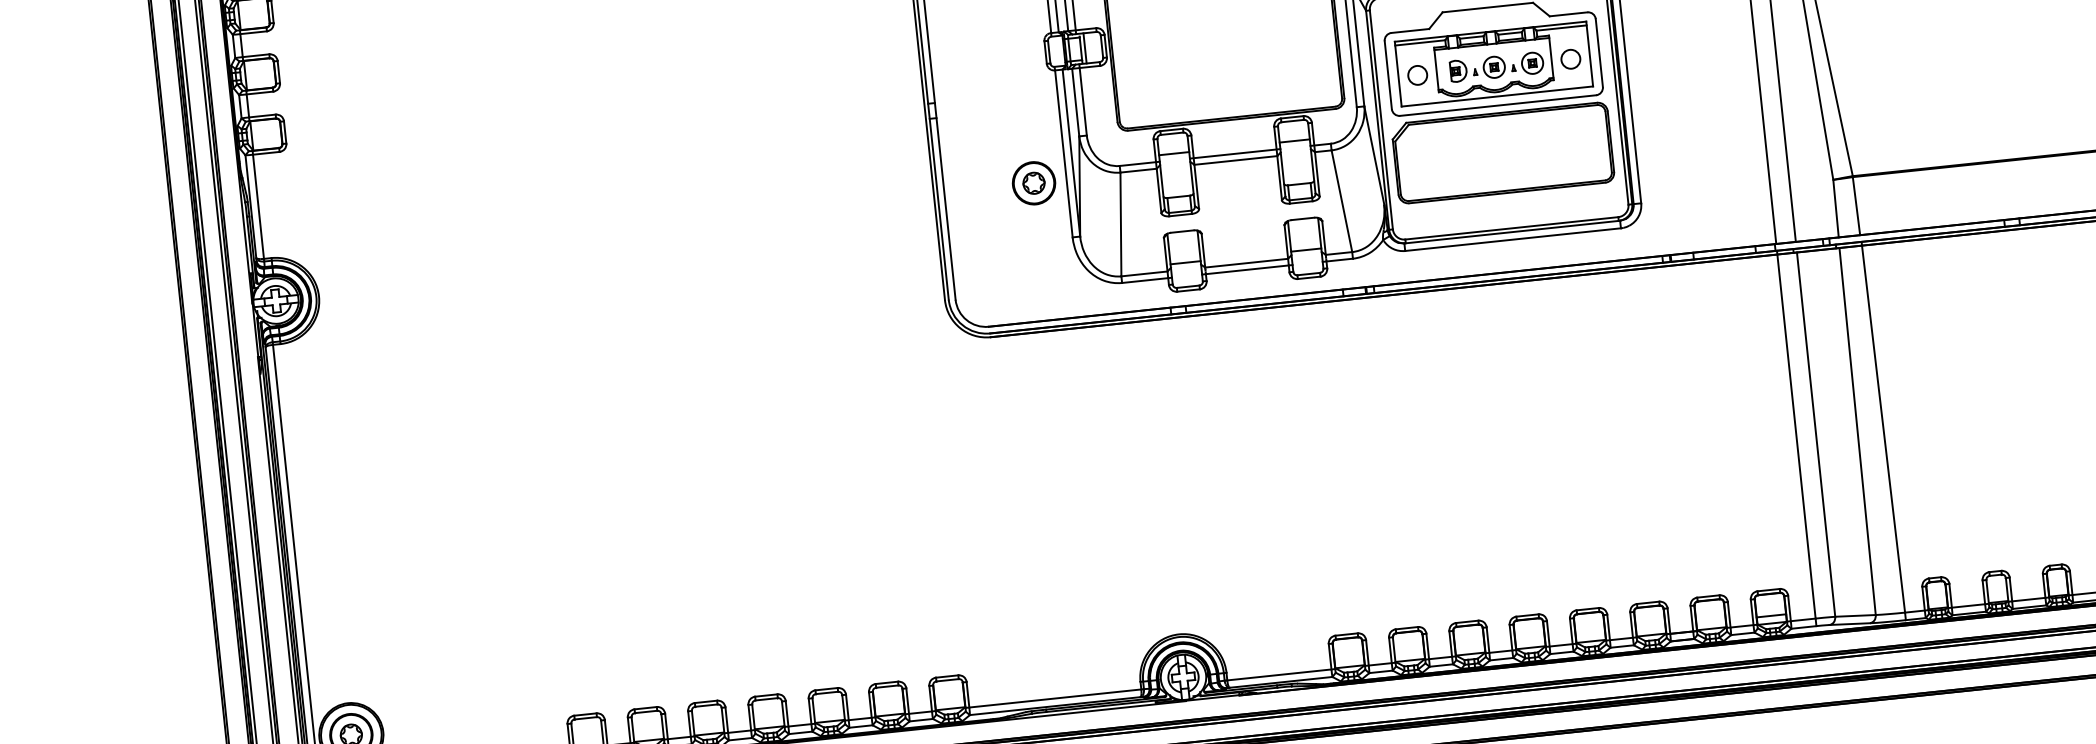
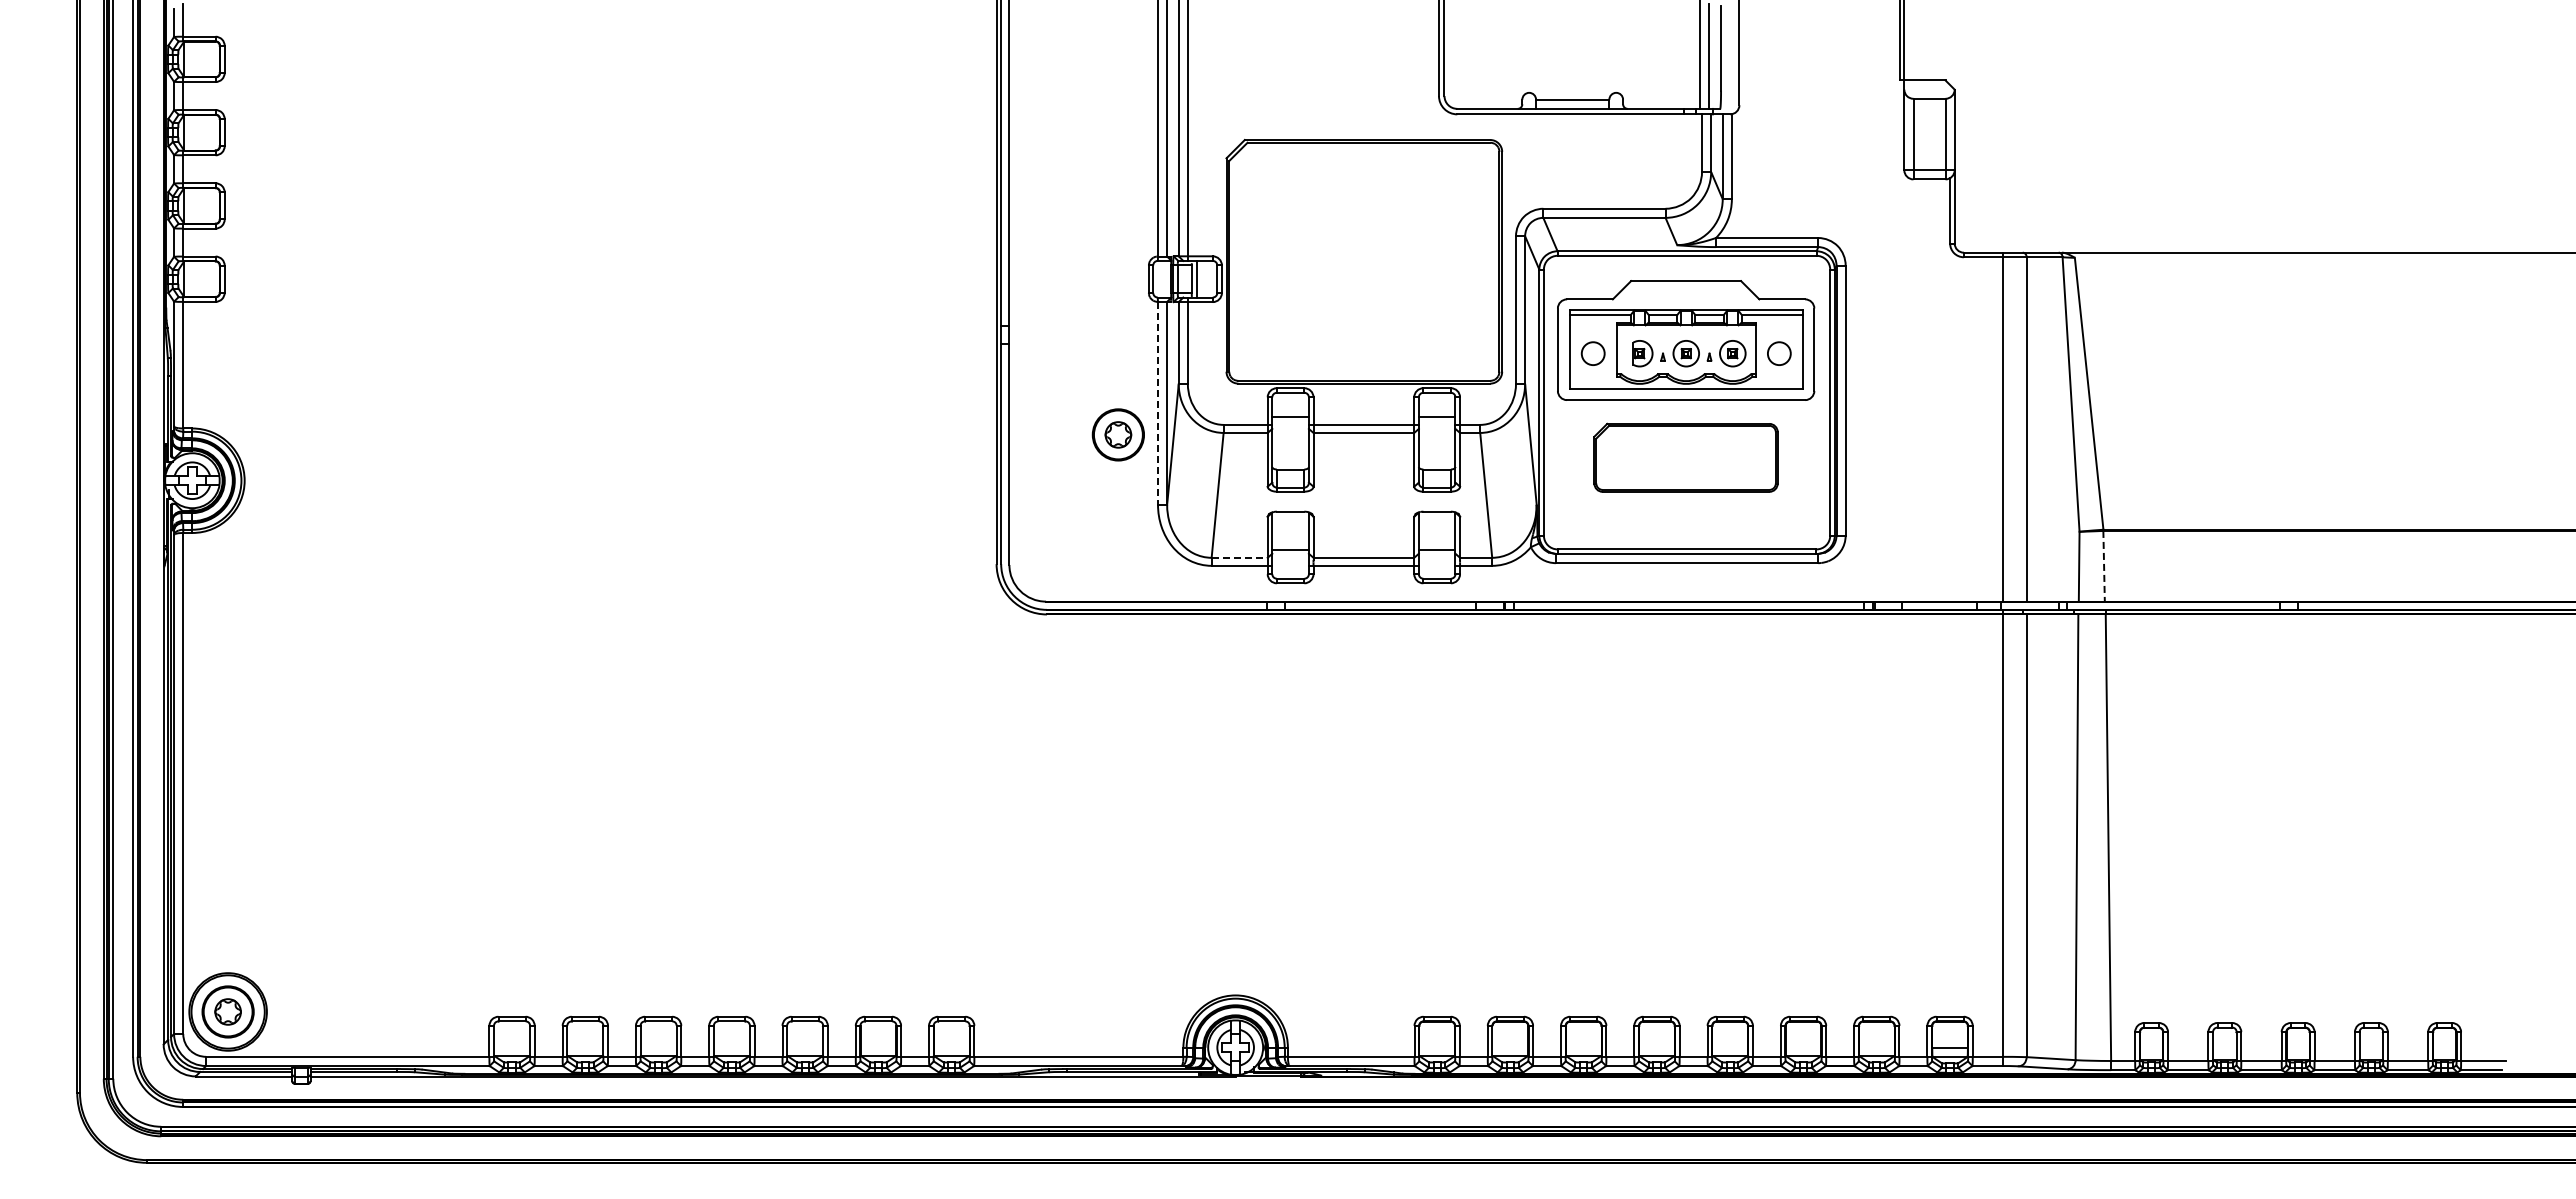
part: (1502, 152) -> (1685, 457), size x0.7
line: (1064, 153) -> (1158, 403), solid -> dashed
line: (1856, 206) -> (2104, 566), solid -> dashed
line: (1145, 273) -> (1240, 557), solid -> dashed

